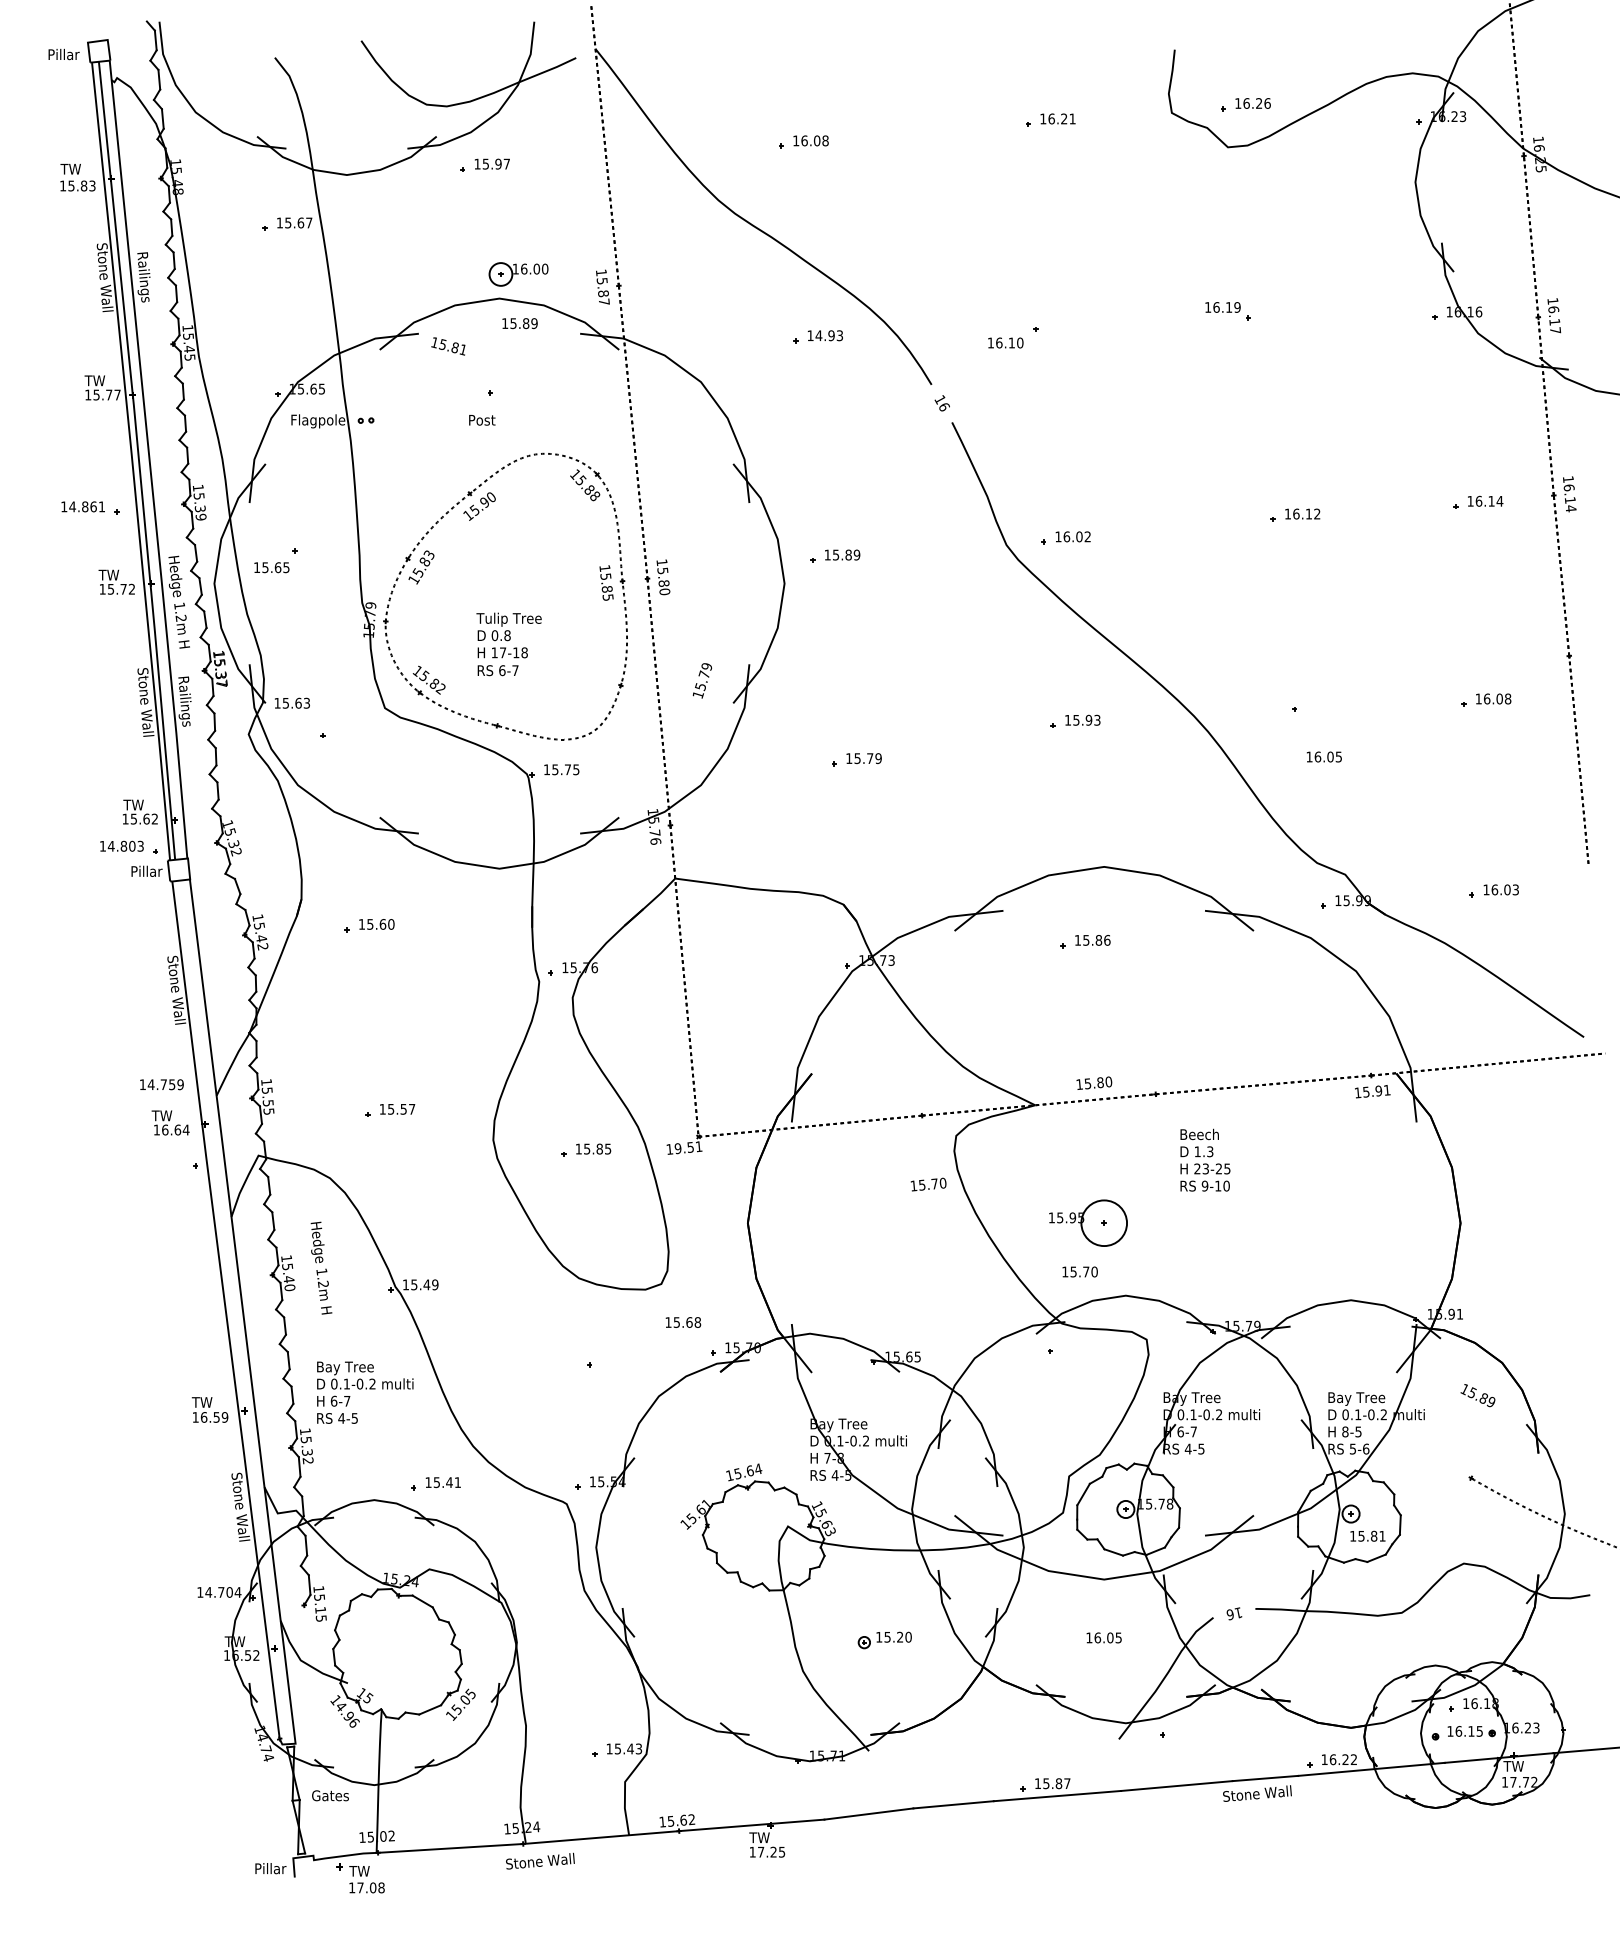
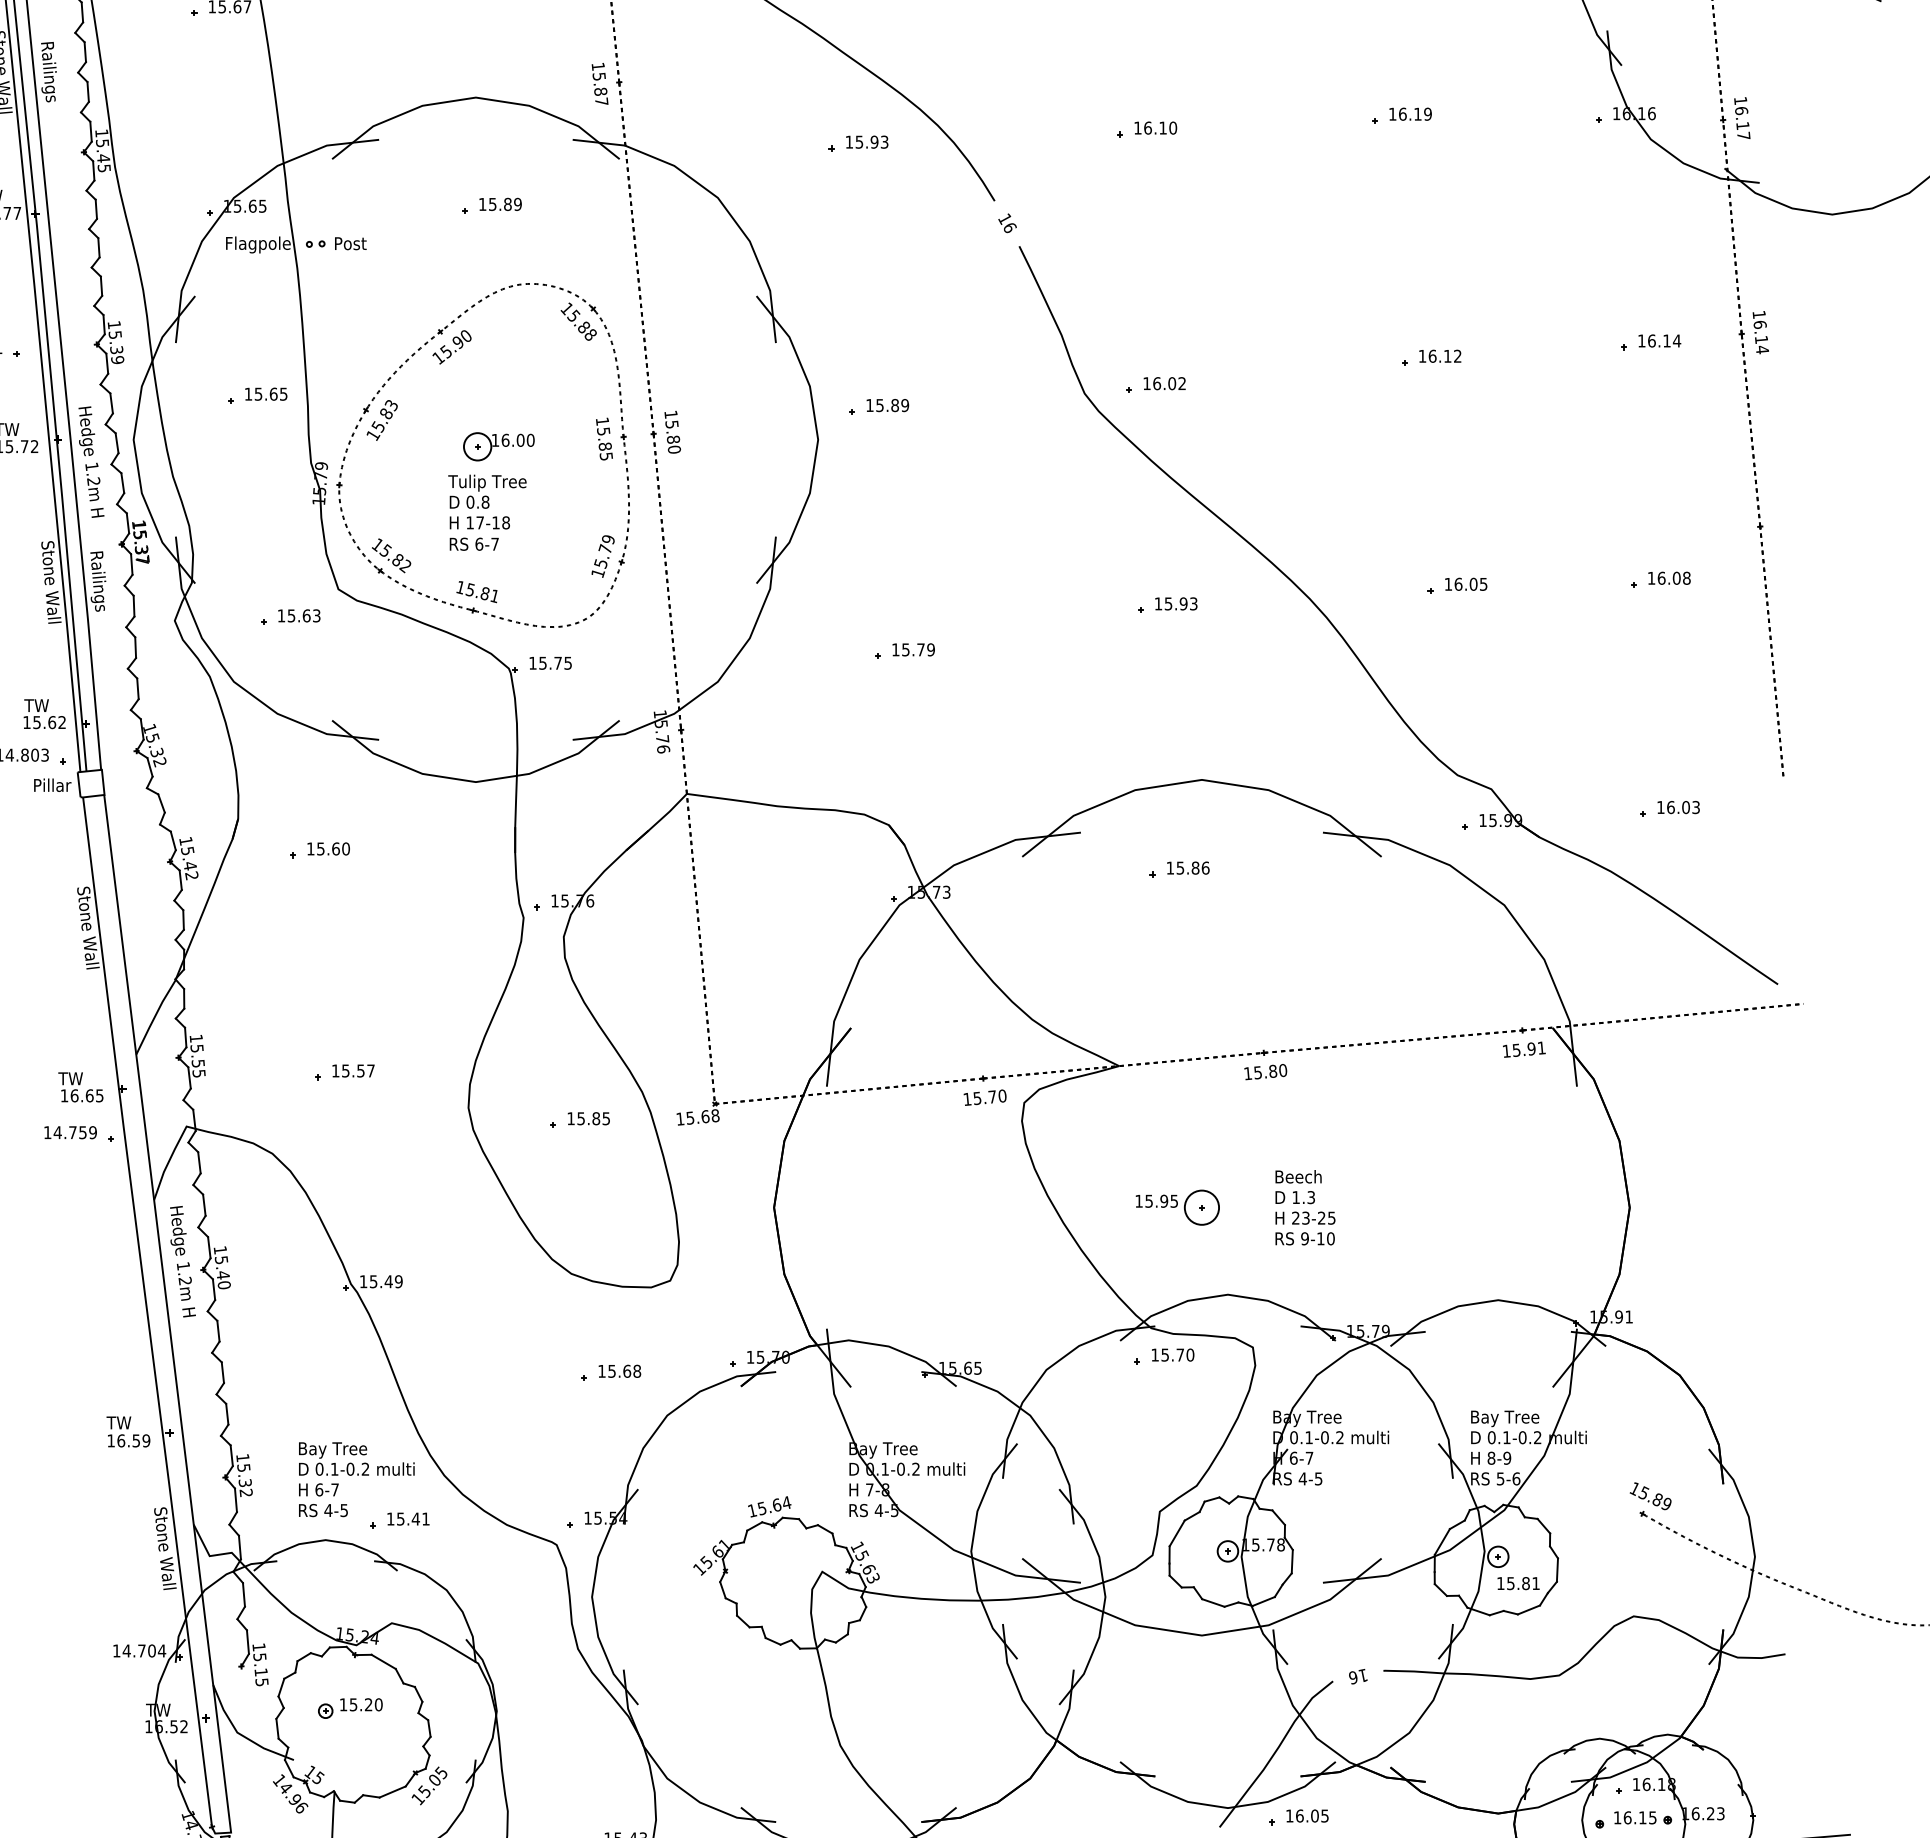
part: (518, 274) -> (498, 446), moved
text: (1222, 307) -> (1409, 114), moved
text: (519, 323) -> (499, 204), moved
text: (818, 335) -> (858, 141), 14.93 -> 15.93
text: (1005, 342) -> (1155, 127), moved
text: (448, 346) -> (477, 592), moved
text: (482, 420) -> (351, 243), moved
text: (271, 567) -> (265, 394), moved
text: (701, 680) -> (601, 556), moved
text: (292, 702) -> (299, 614), moved
text: (1323, 756) -> (1465, 583), moved
text: (1094, 1082) -> (1265, 1071), moved
text: (161, 1084) -> (70, 1132), moved
text: (185, 1129) -> (98, 1095), 16.64 -> 16.65
text: (688, 1147) -> (702, 1116), 19.51 -> 15.68
text: (1205, 1159) -> (1305, 1206), moved
text: (928, 1184) -> (984, 1097), moved
circle: (1103, 1222) -> (1201, 1206), size x0.62
text: (321, 1267) -> (182, 1260), moved
text: (1079, 1271) -> (1172, 1354), moved
text: (683, 1322) -> (619, 1371), moved
text: (365, 1392) -> (357, 1479), moved
text: (1477, 1395) -> (1650, 1496), moved
text: (1358, 1431) -> (1507, 1457), 8-5 -> 8-9
text: (1103, 1637) -> (1306, 1815), moved
part: (884, 1640) -> (349, 1708), moved

